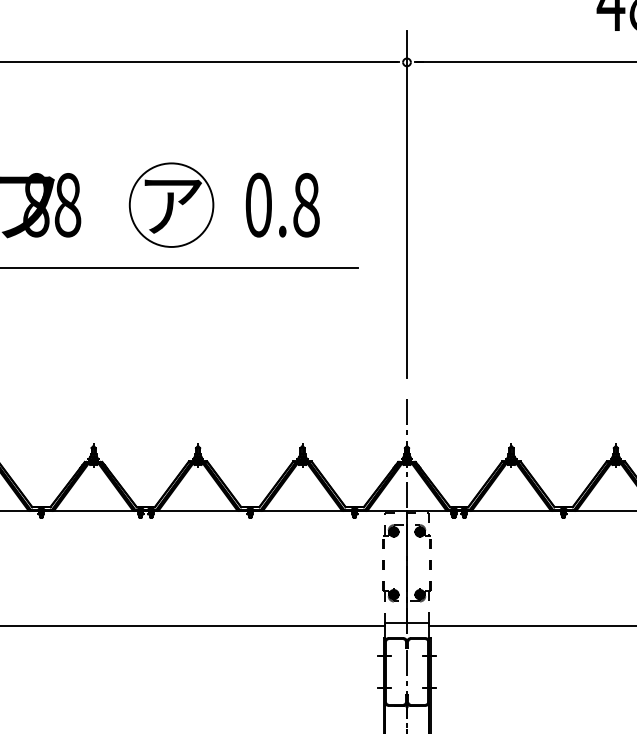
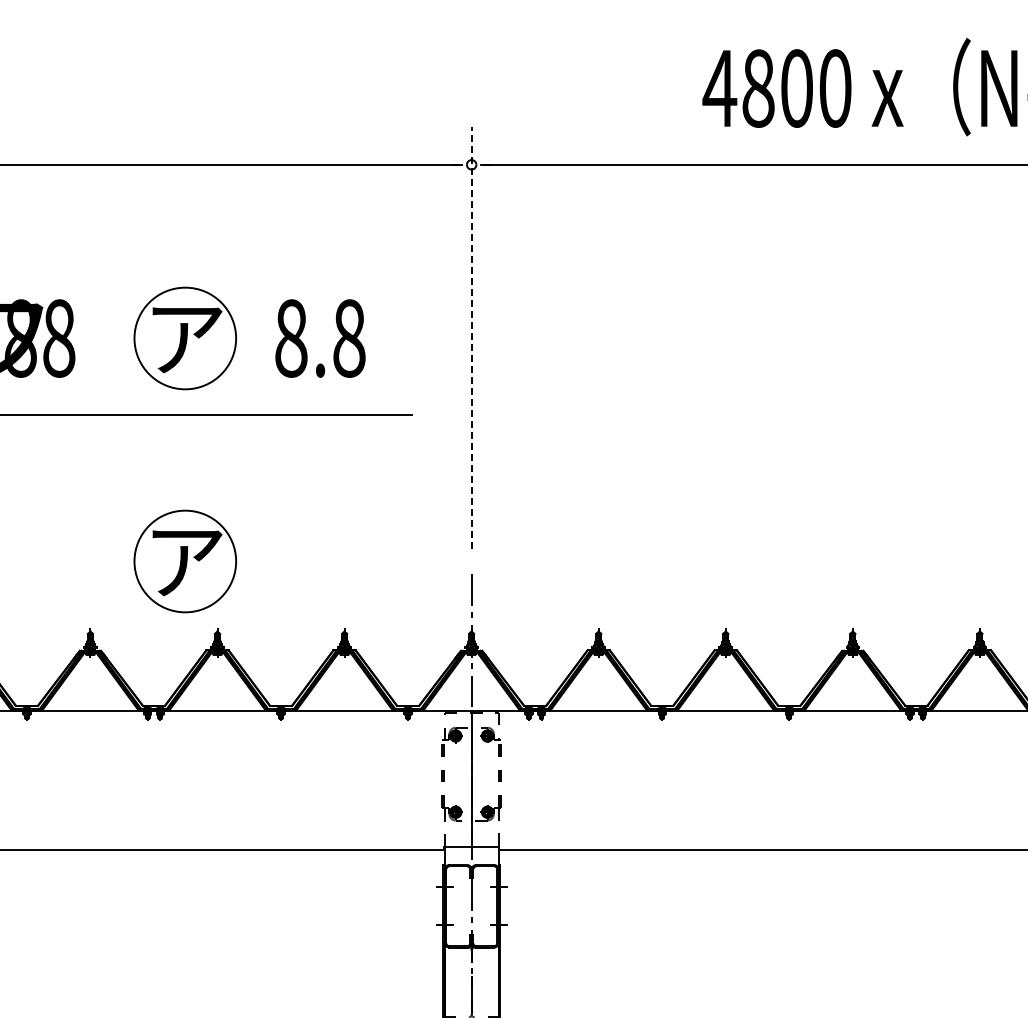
line: (406, 204) -> (471, 337), solid -> dashed
text: (258, 205) -> (291, 338), 0.8 -> 8.8
part: (170, 388) -> (184, 561), added

